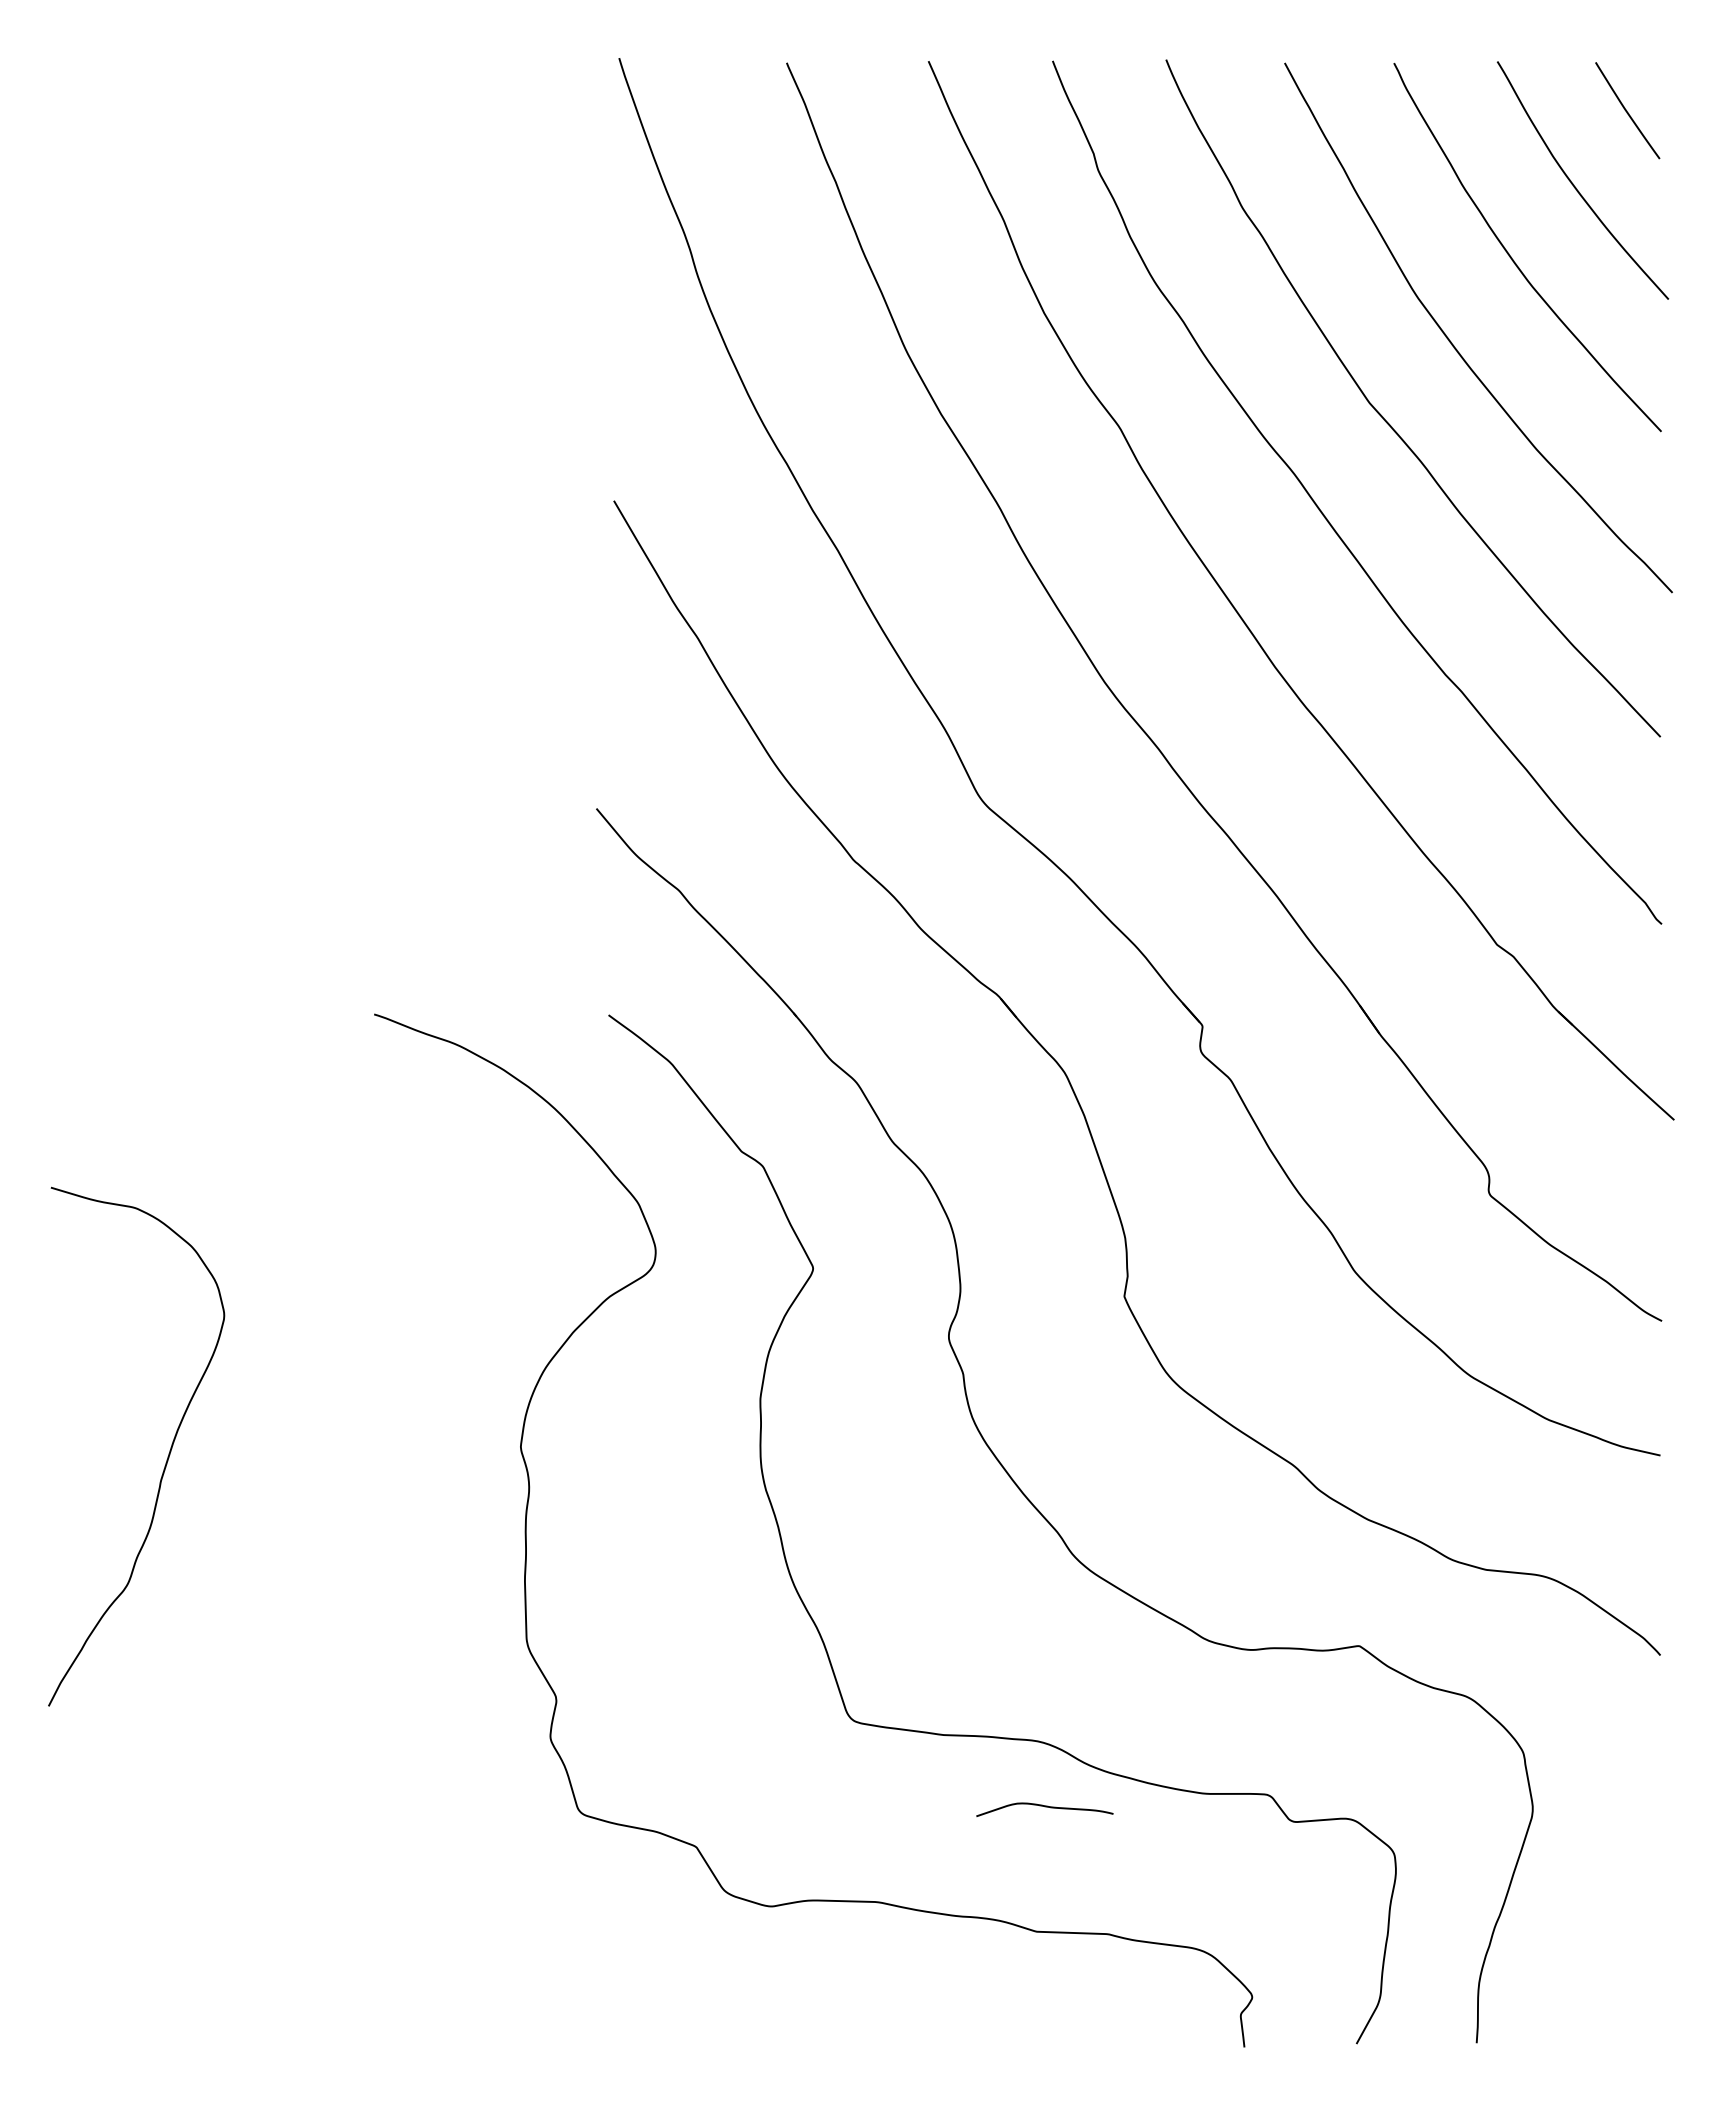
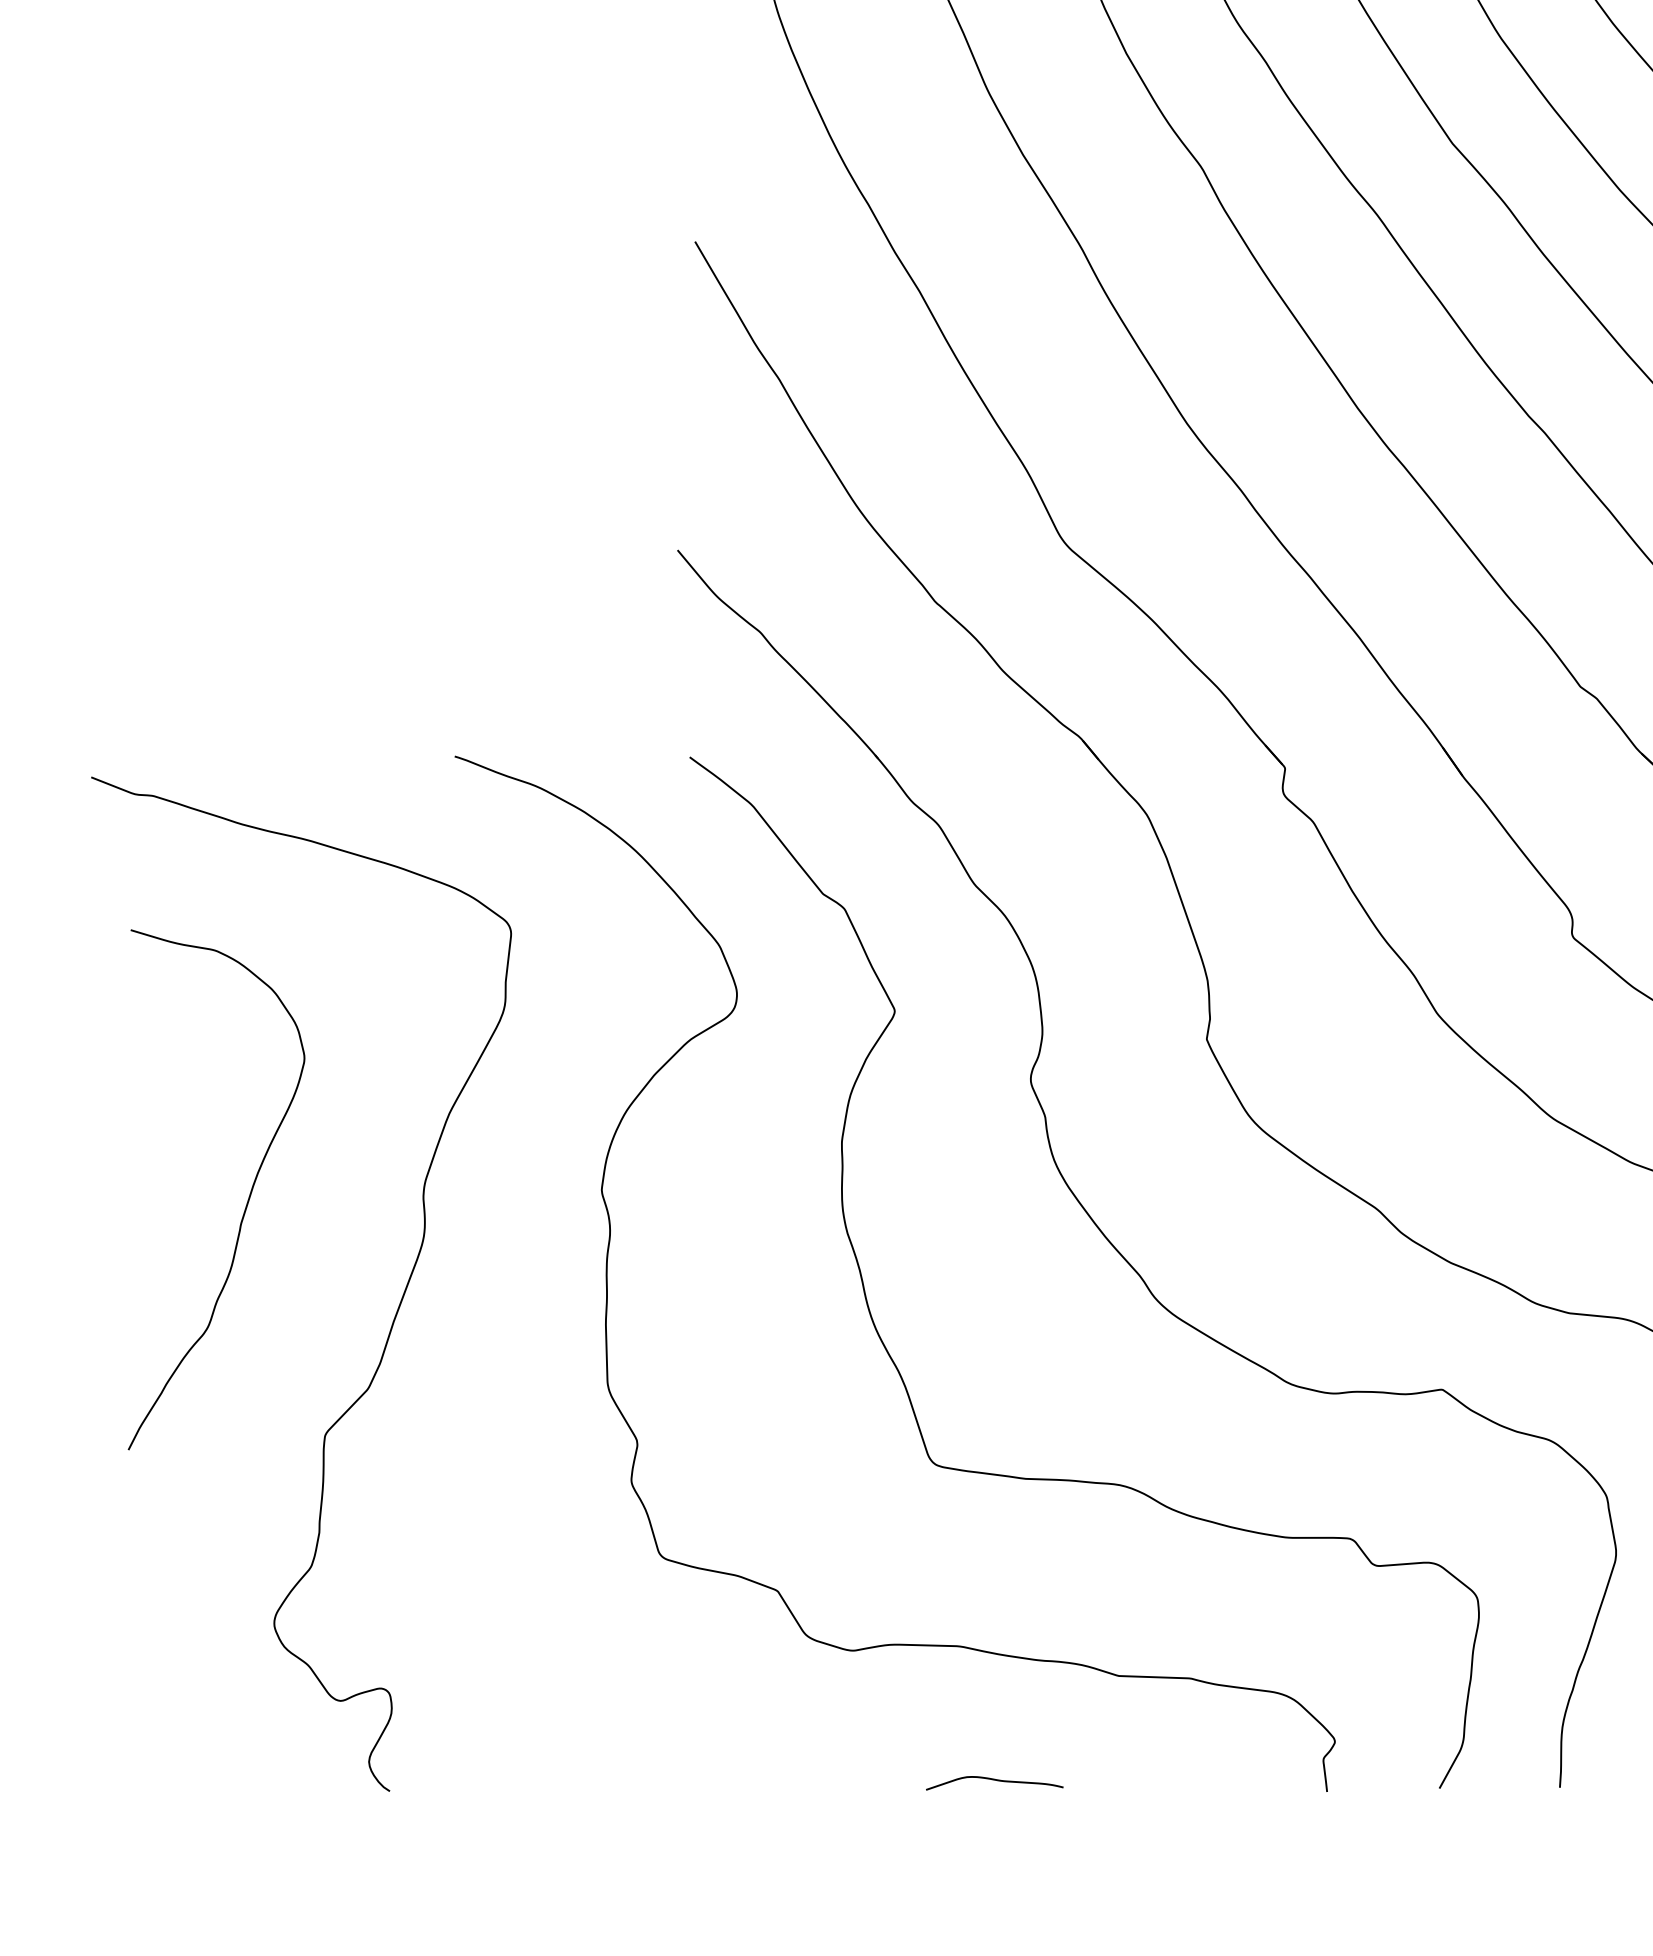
curve: (314, 1571) -> (394, 1314), added
curve: (1044, 1807) -> (994, 1781), moved

